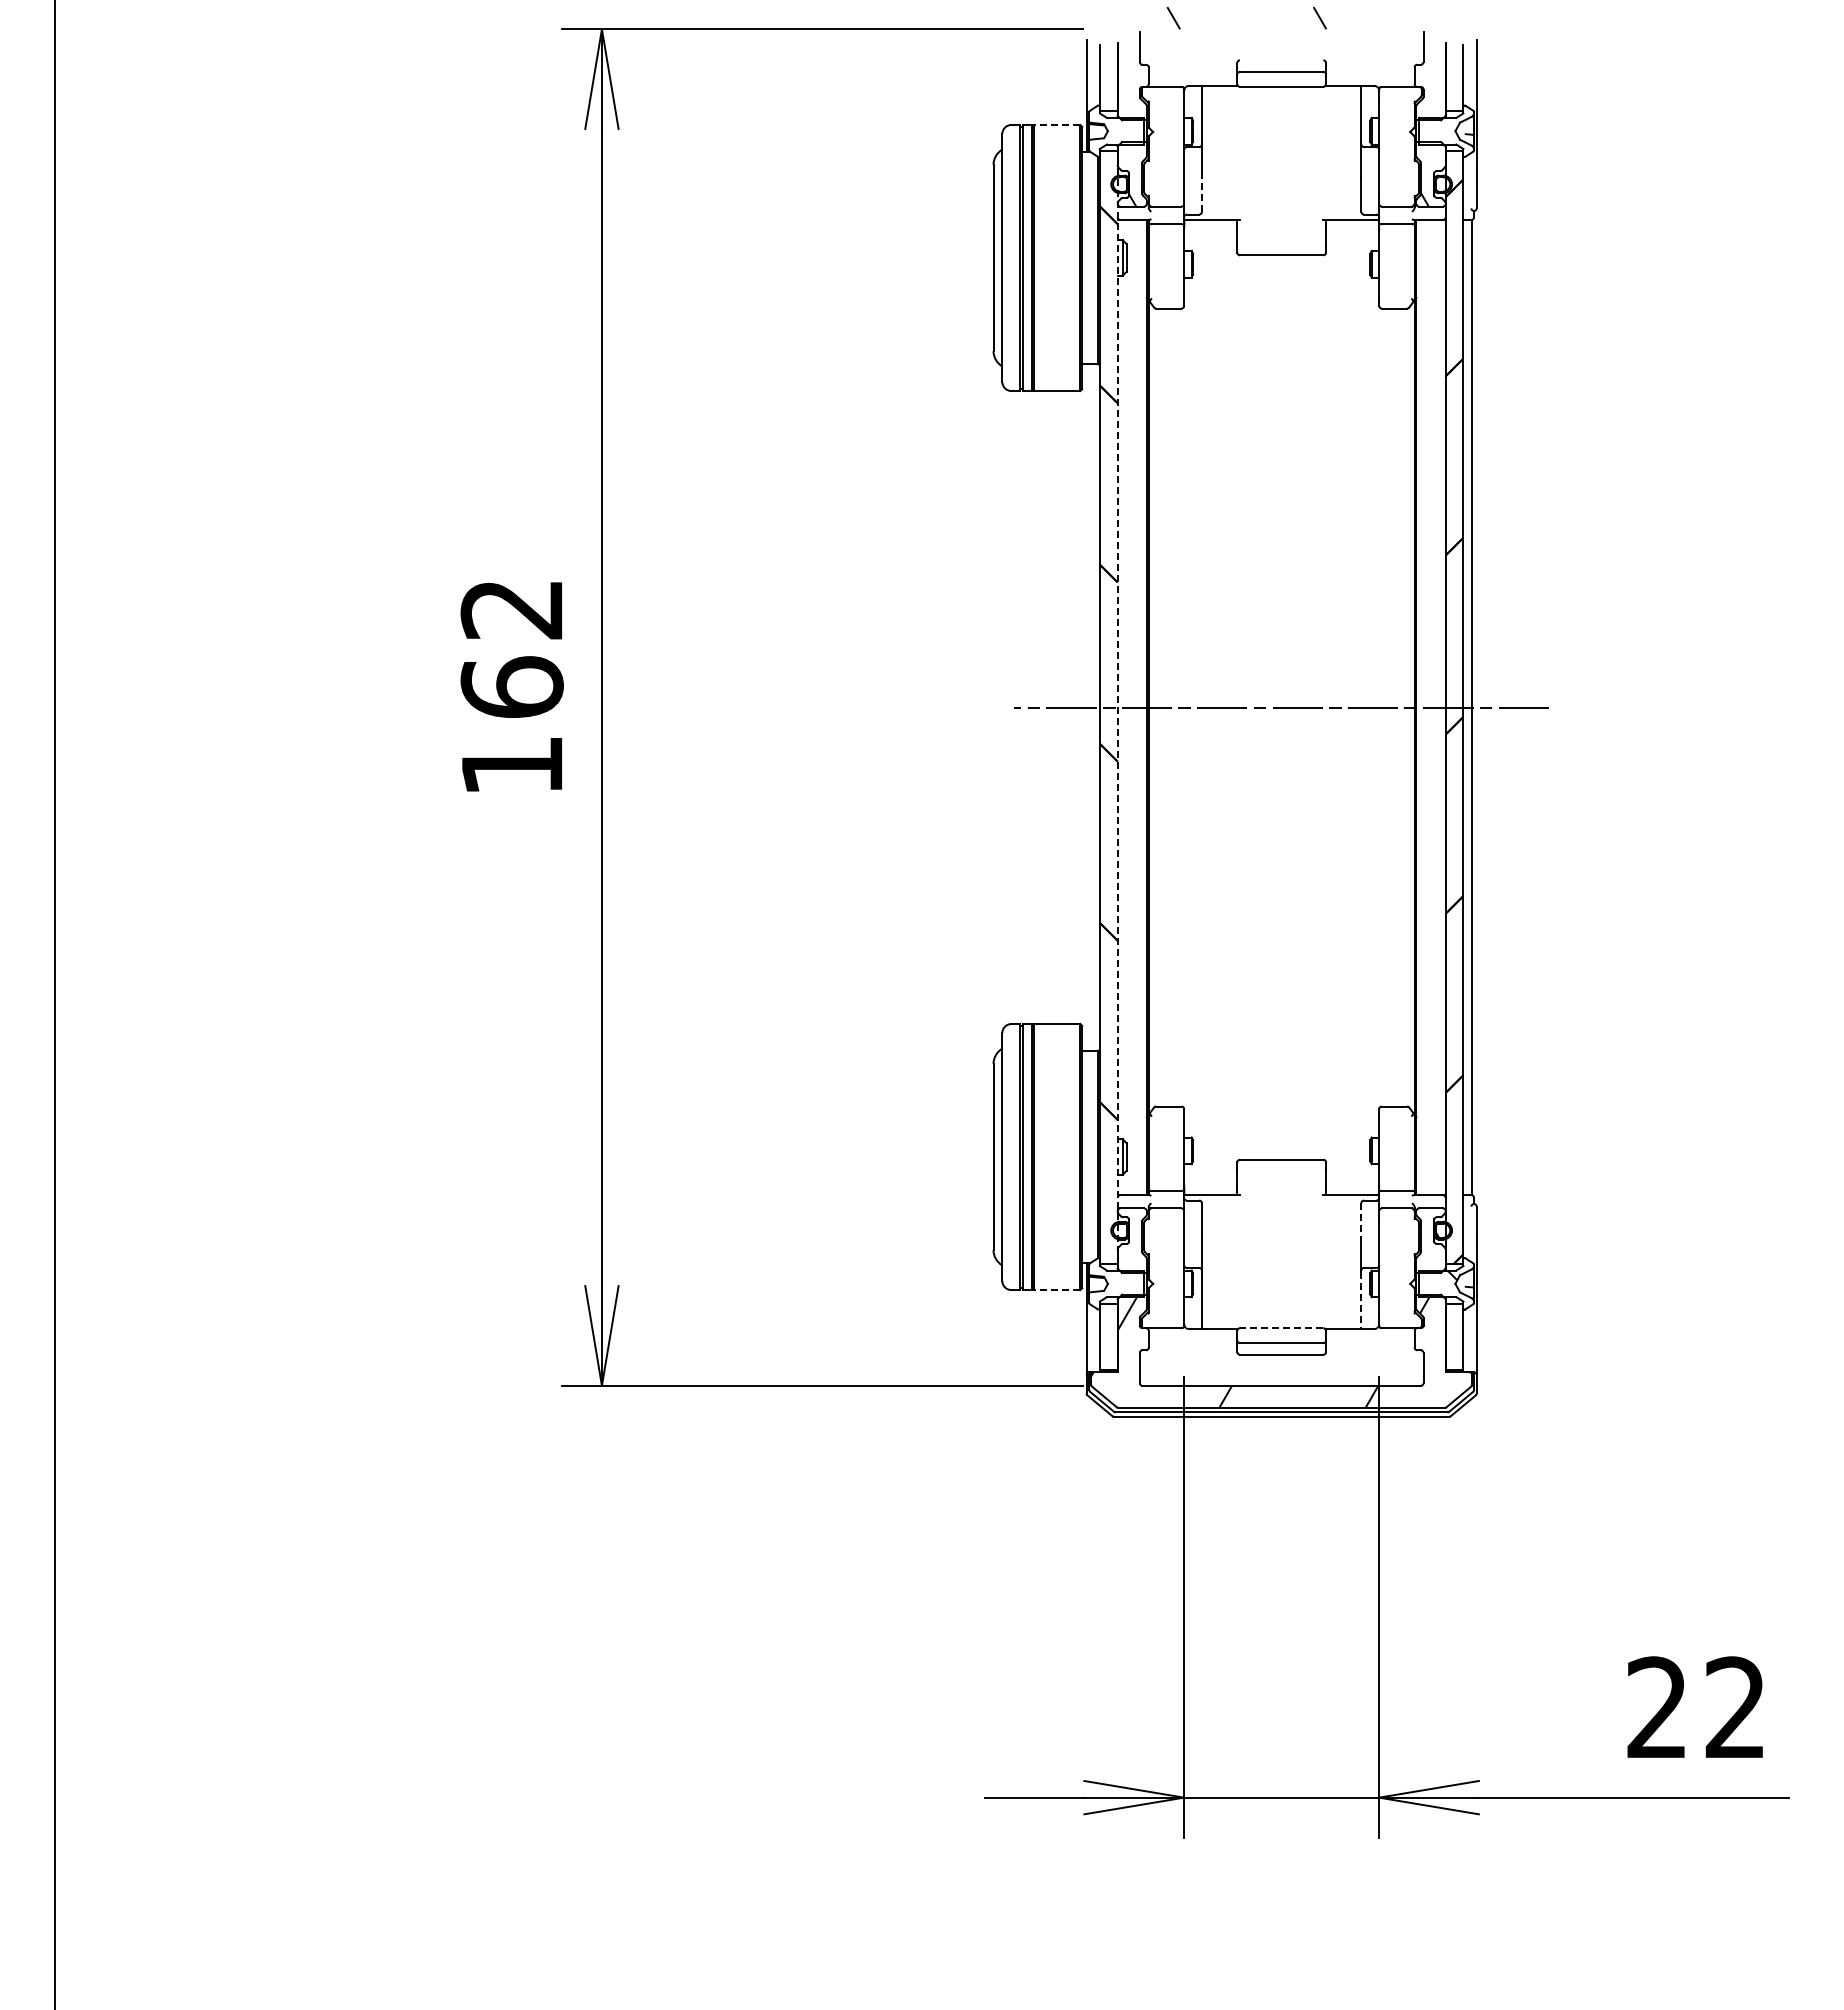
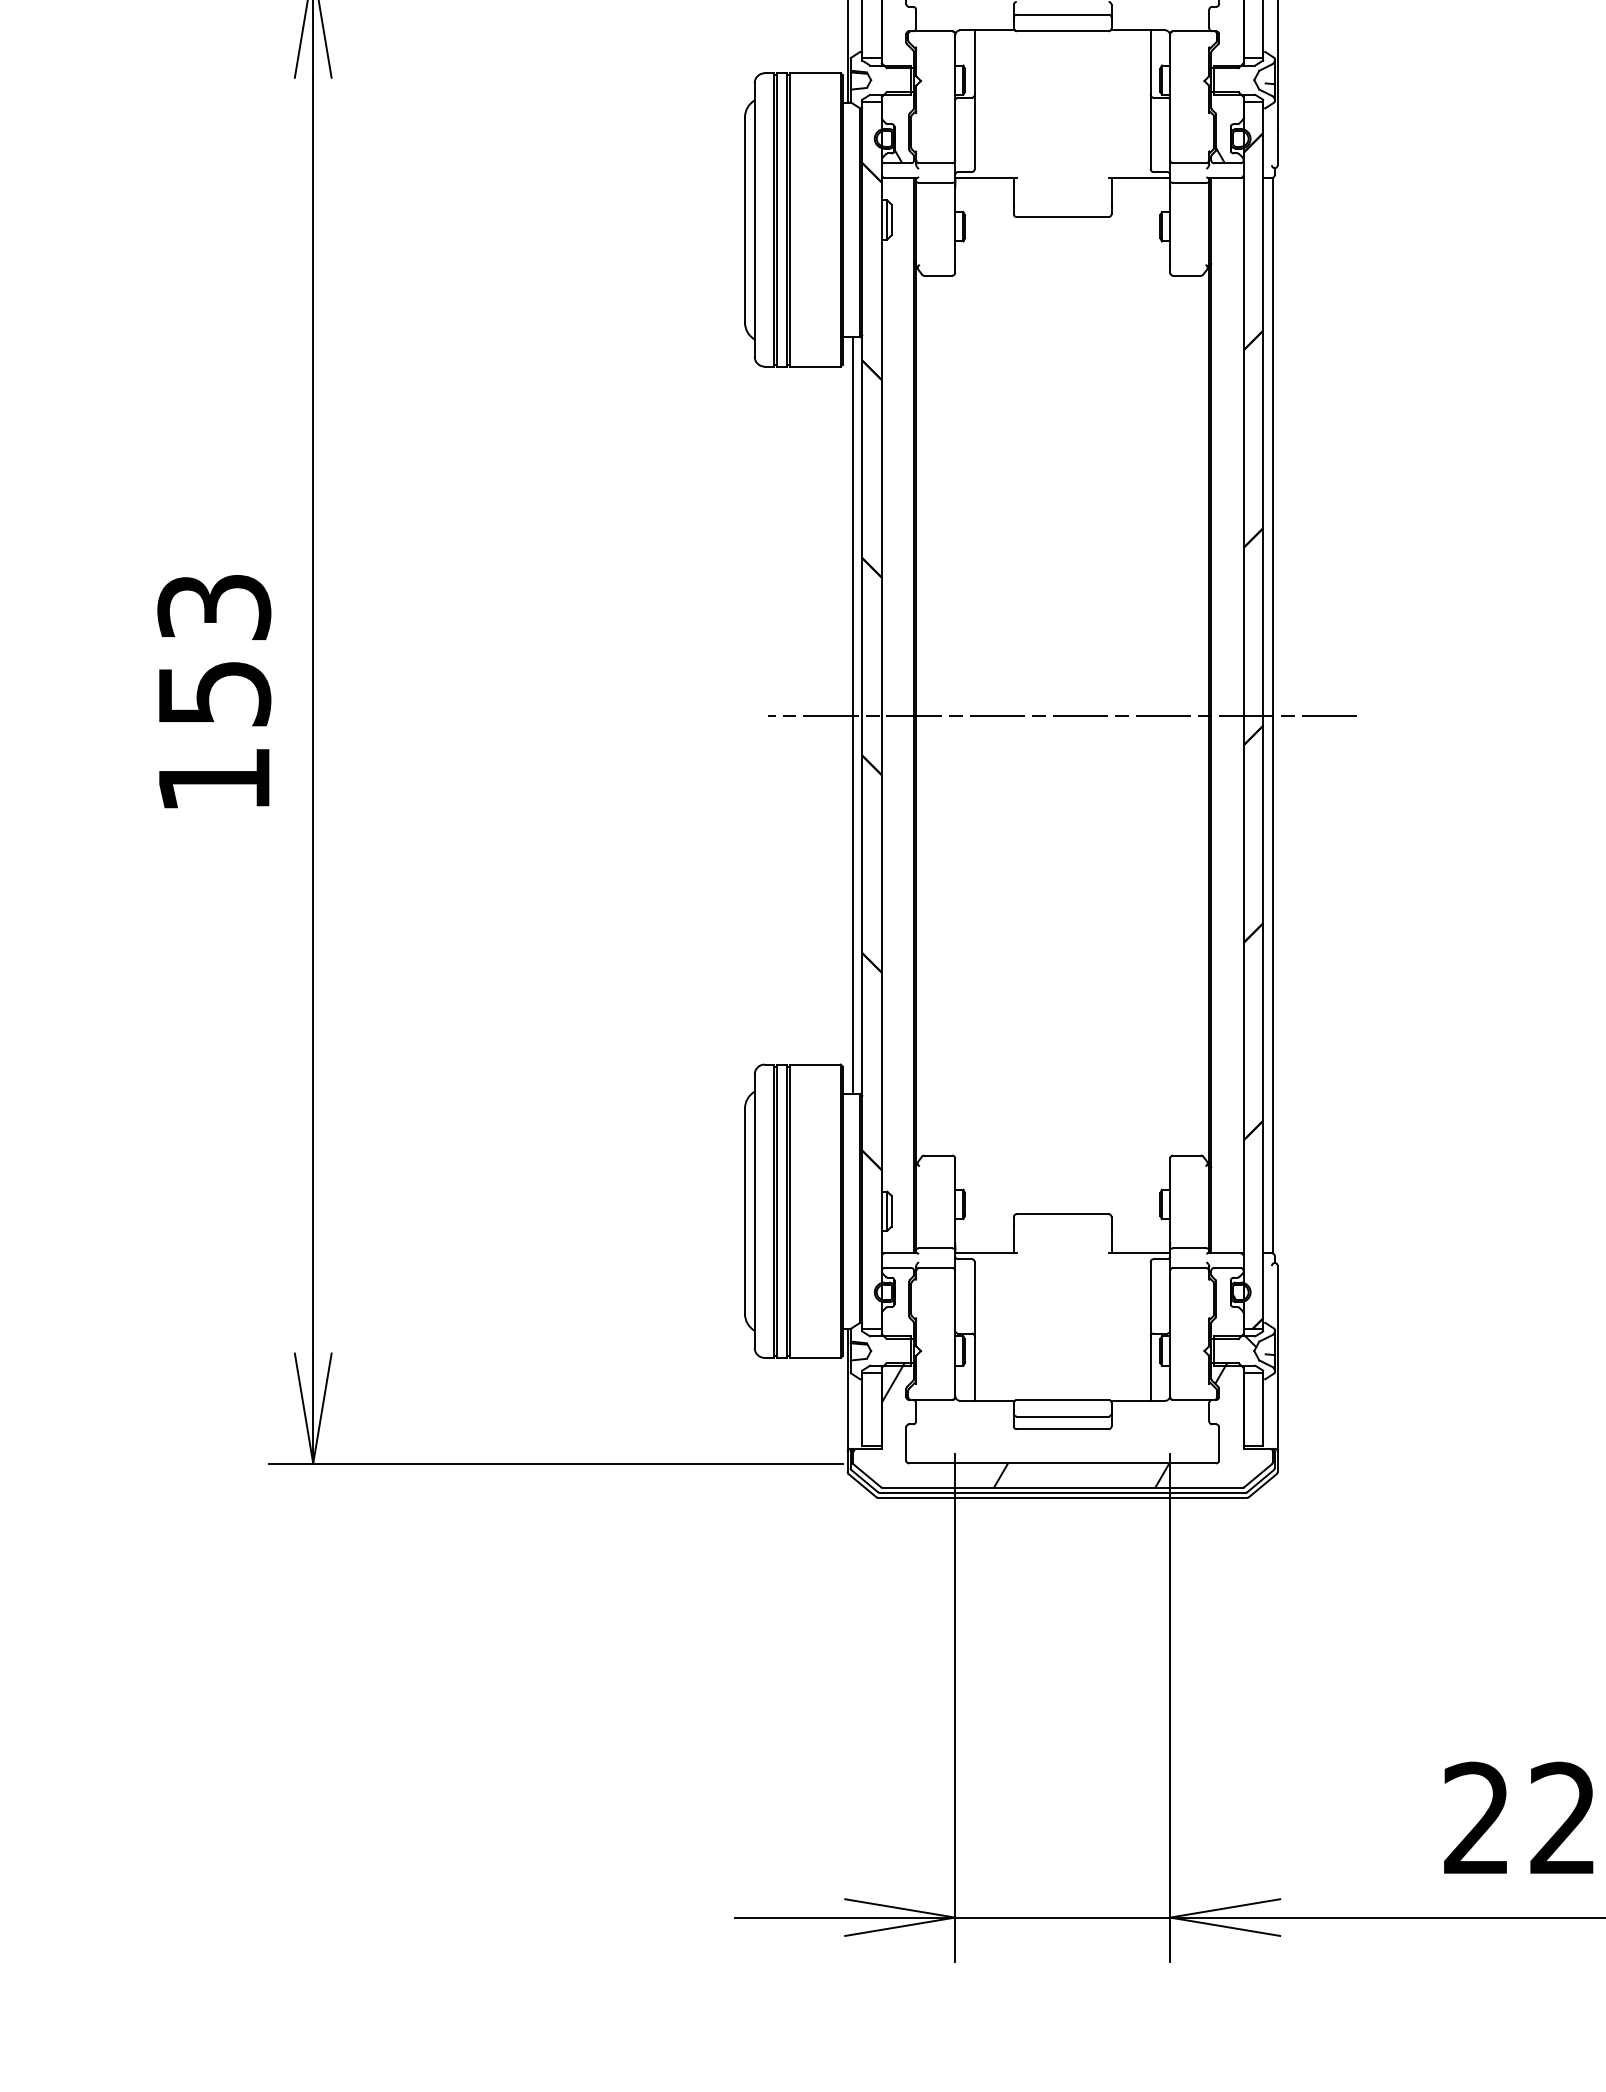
line: (1056, 125) -> (814, 73), dashed -> solid
line: (1201, 193) -> (974, 148), dashed -> solid
text: (511, 648) -> (213, 650), 162 -> 153
line: (1091, 707) -> (853, 715), added
line: (1117, 707) -> (881, 715), dashed -> solid
line: (1361, 1221) -> (1150, 1282), dashed -> solid
line: (1056, 1290) -> (814, 1358), dashed -> solid
line: (1361, 1301) -> (1150, 1370), dashed -> solid
line: (1281, 1328) -> (1062, 1400), dashed -> solid

